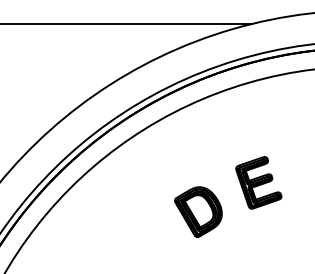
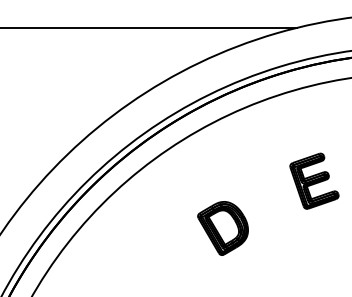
part: (258, 182) -> (314, 180), moved
part: (197, 212) -> (222, 228), moved

